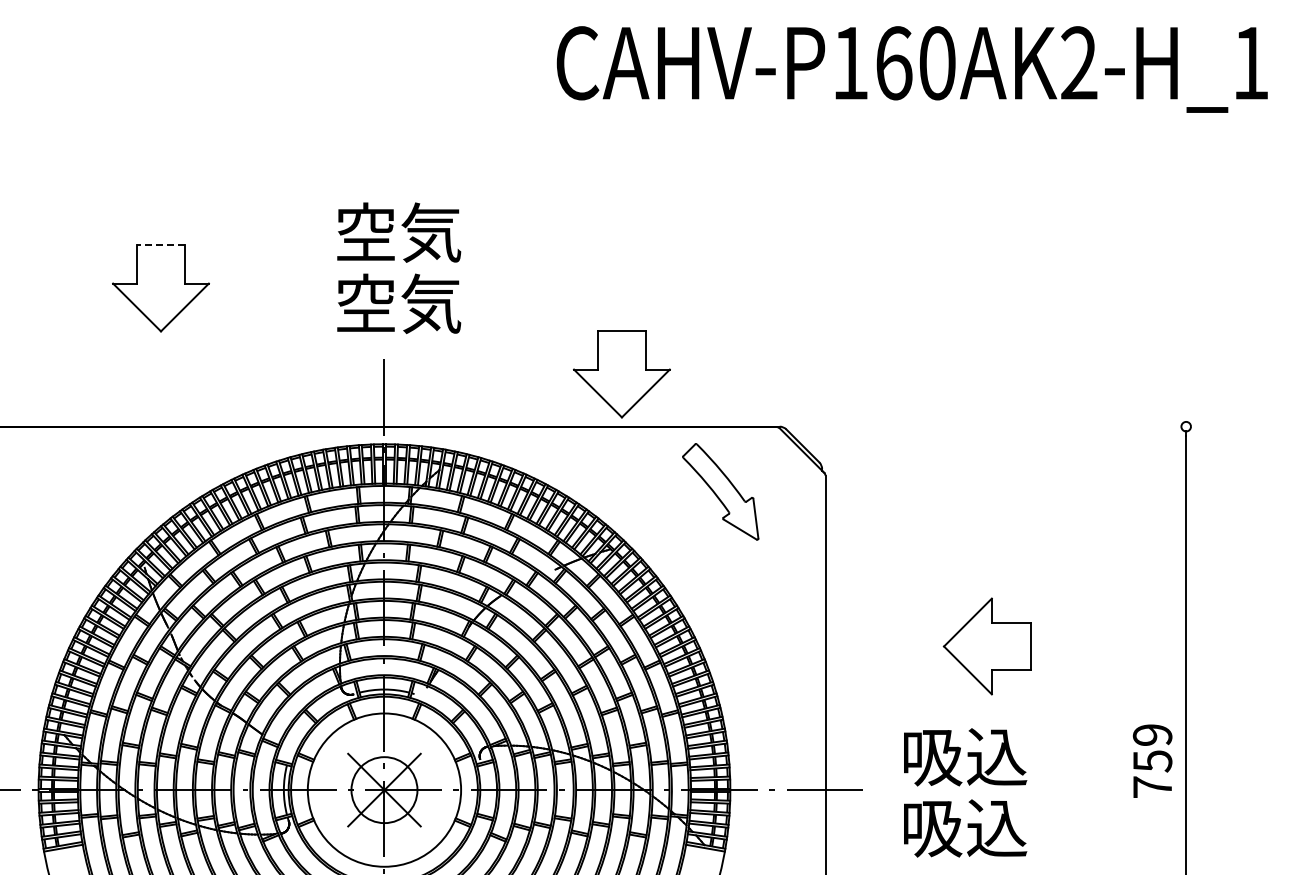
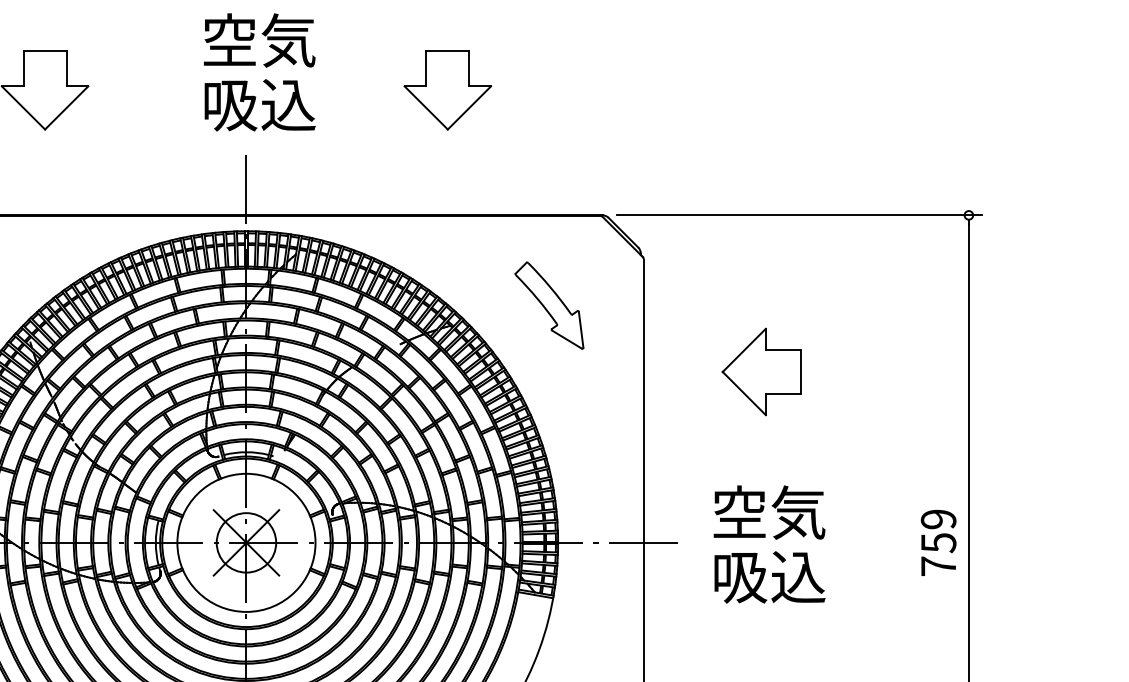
line: (161, 244) -> (45, 51), dashed -> solid
text: (399, 303) -> (260, 104), 空気 -> 吸込
part: (621, 374) -> (447, 90), moved
line: (997, 426) -> (798, 215), added
part: (720, 491) -> (549, 305), moved
part: (986, 646) -> (761, 371), moved
text: (965, 756) -> (770, 512), 吸込 -> 空気
text: (1152, 760) -> (938, 542), moved

